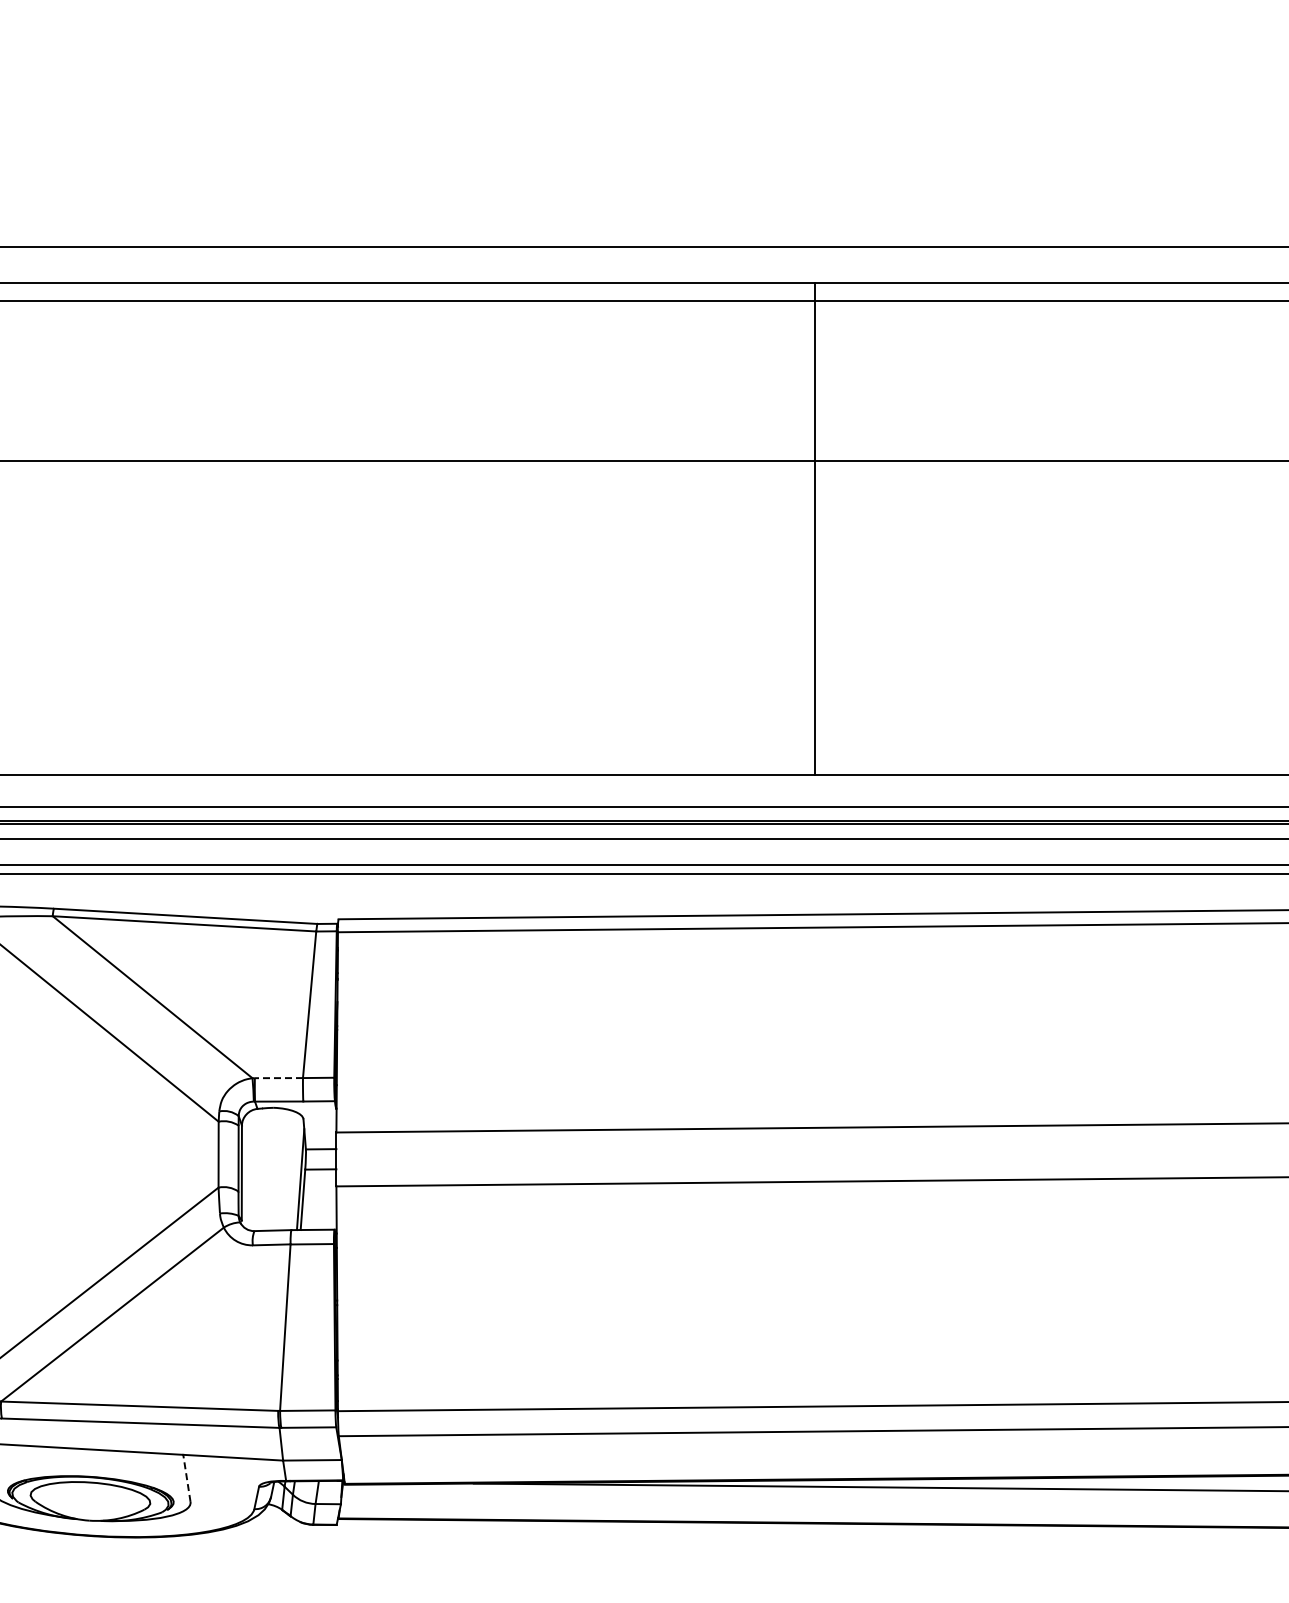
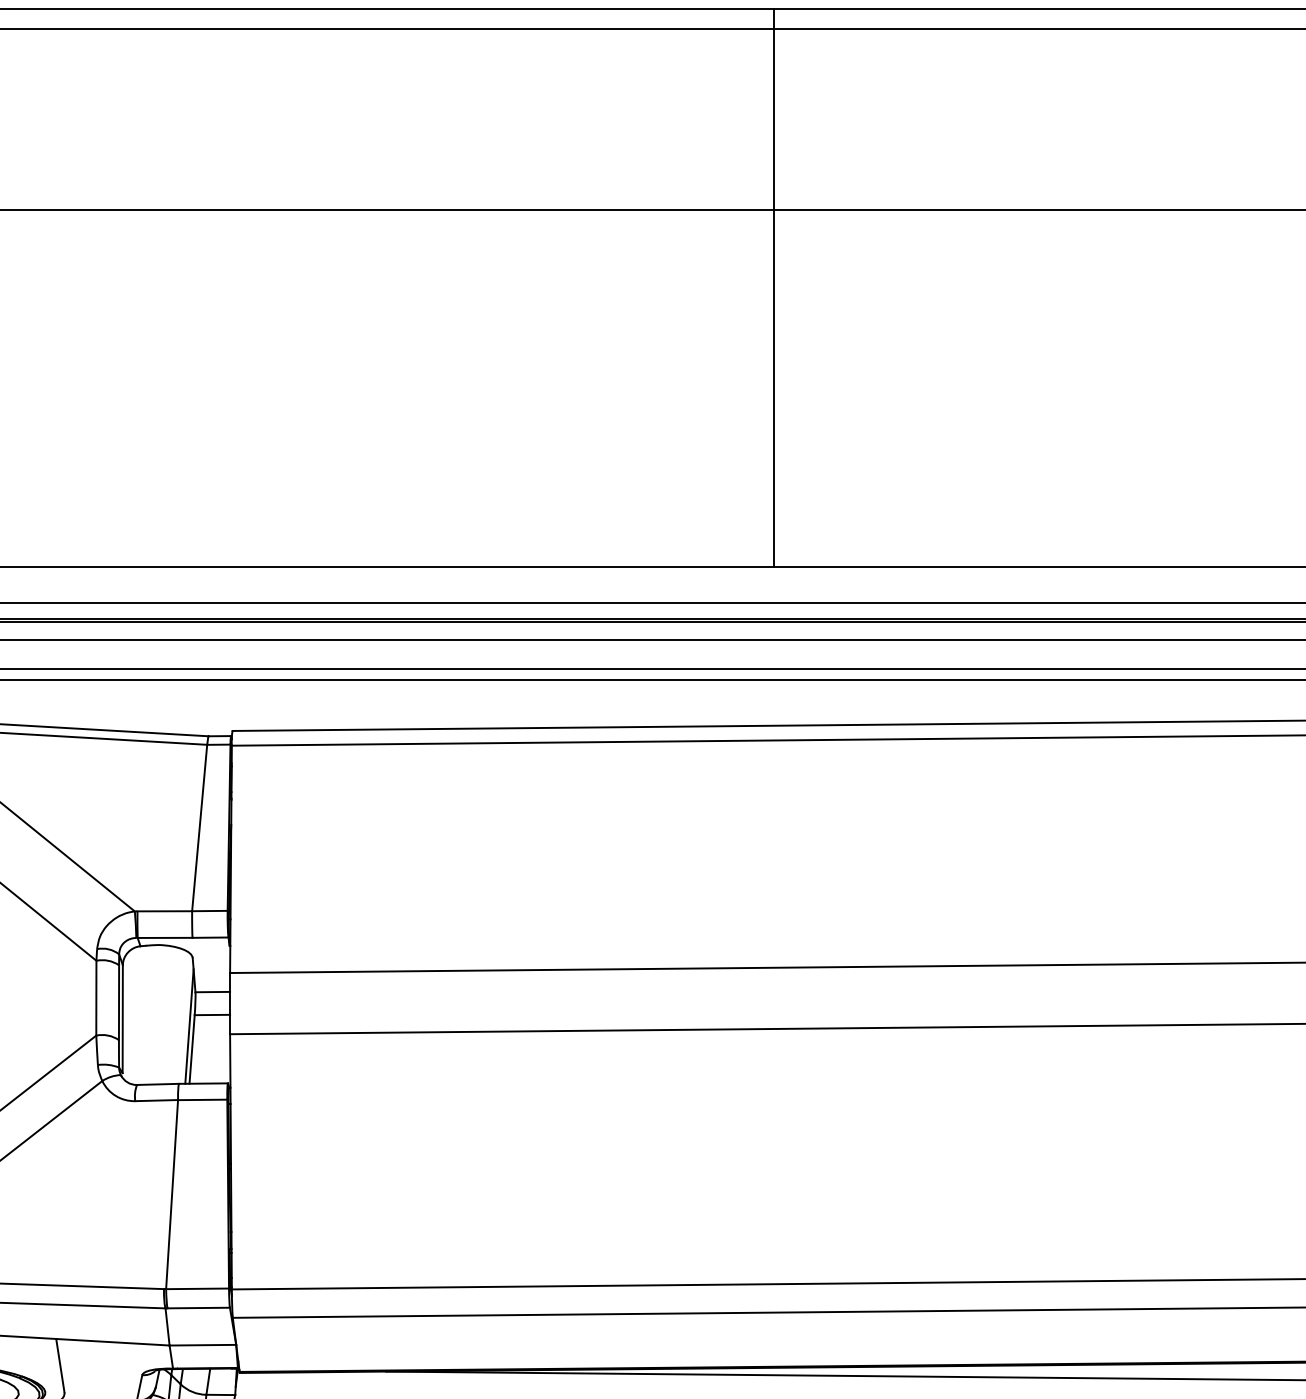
line: (278, 1078) -> (164, 911), dashed -> solid
line: (186, 1478) -> (59, 1365), dashed -> solid

